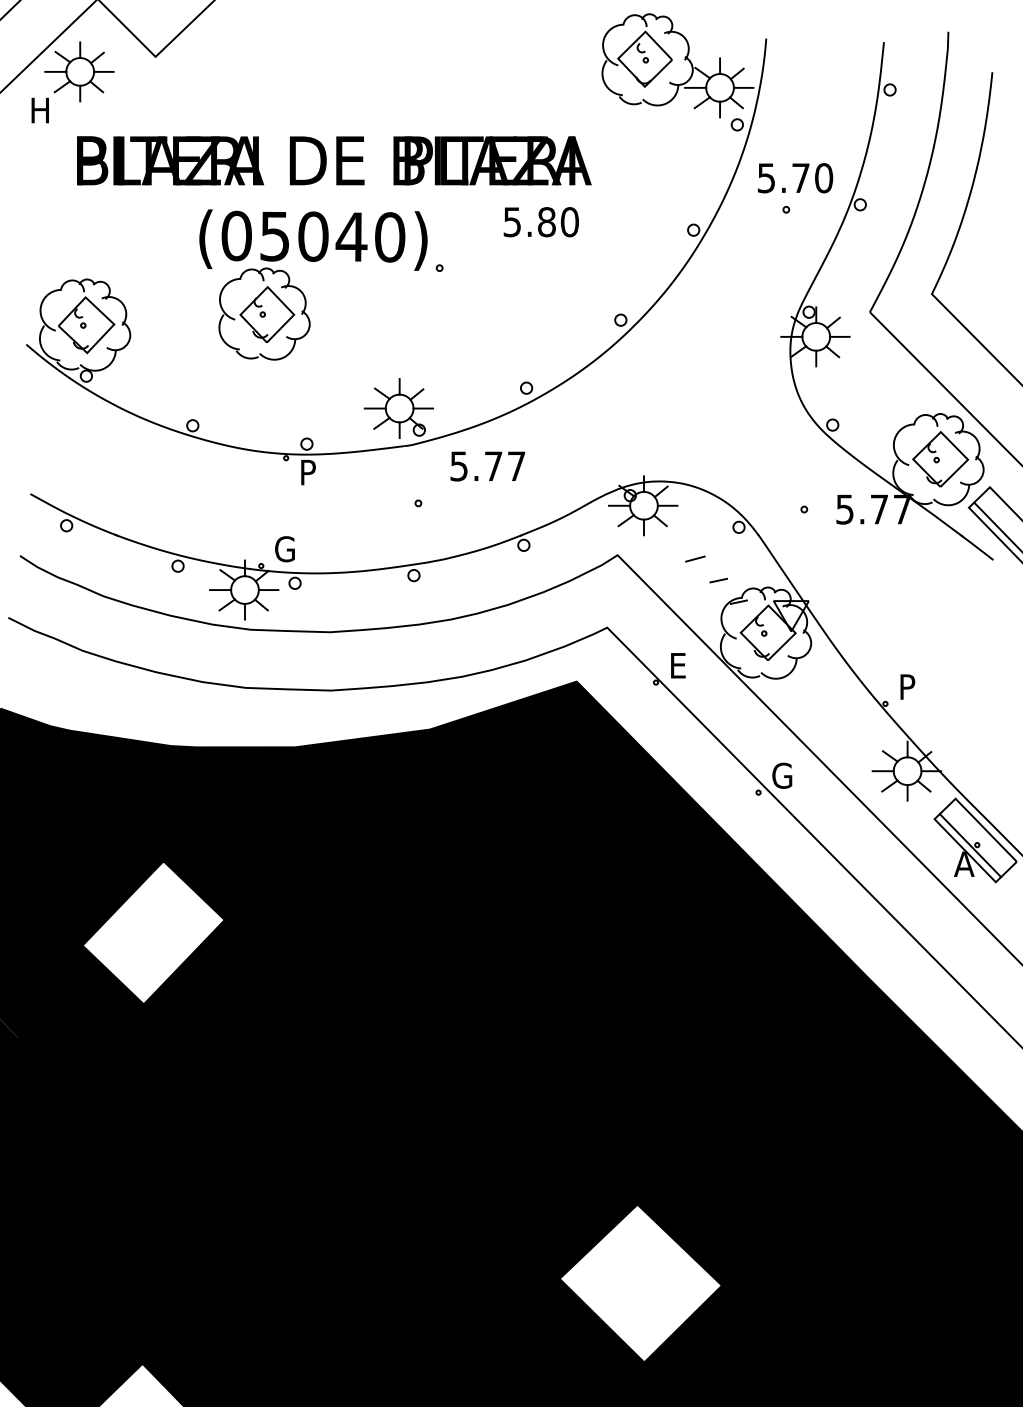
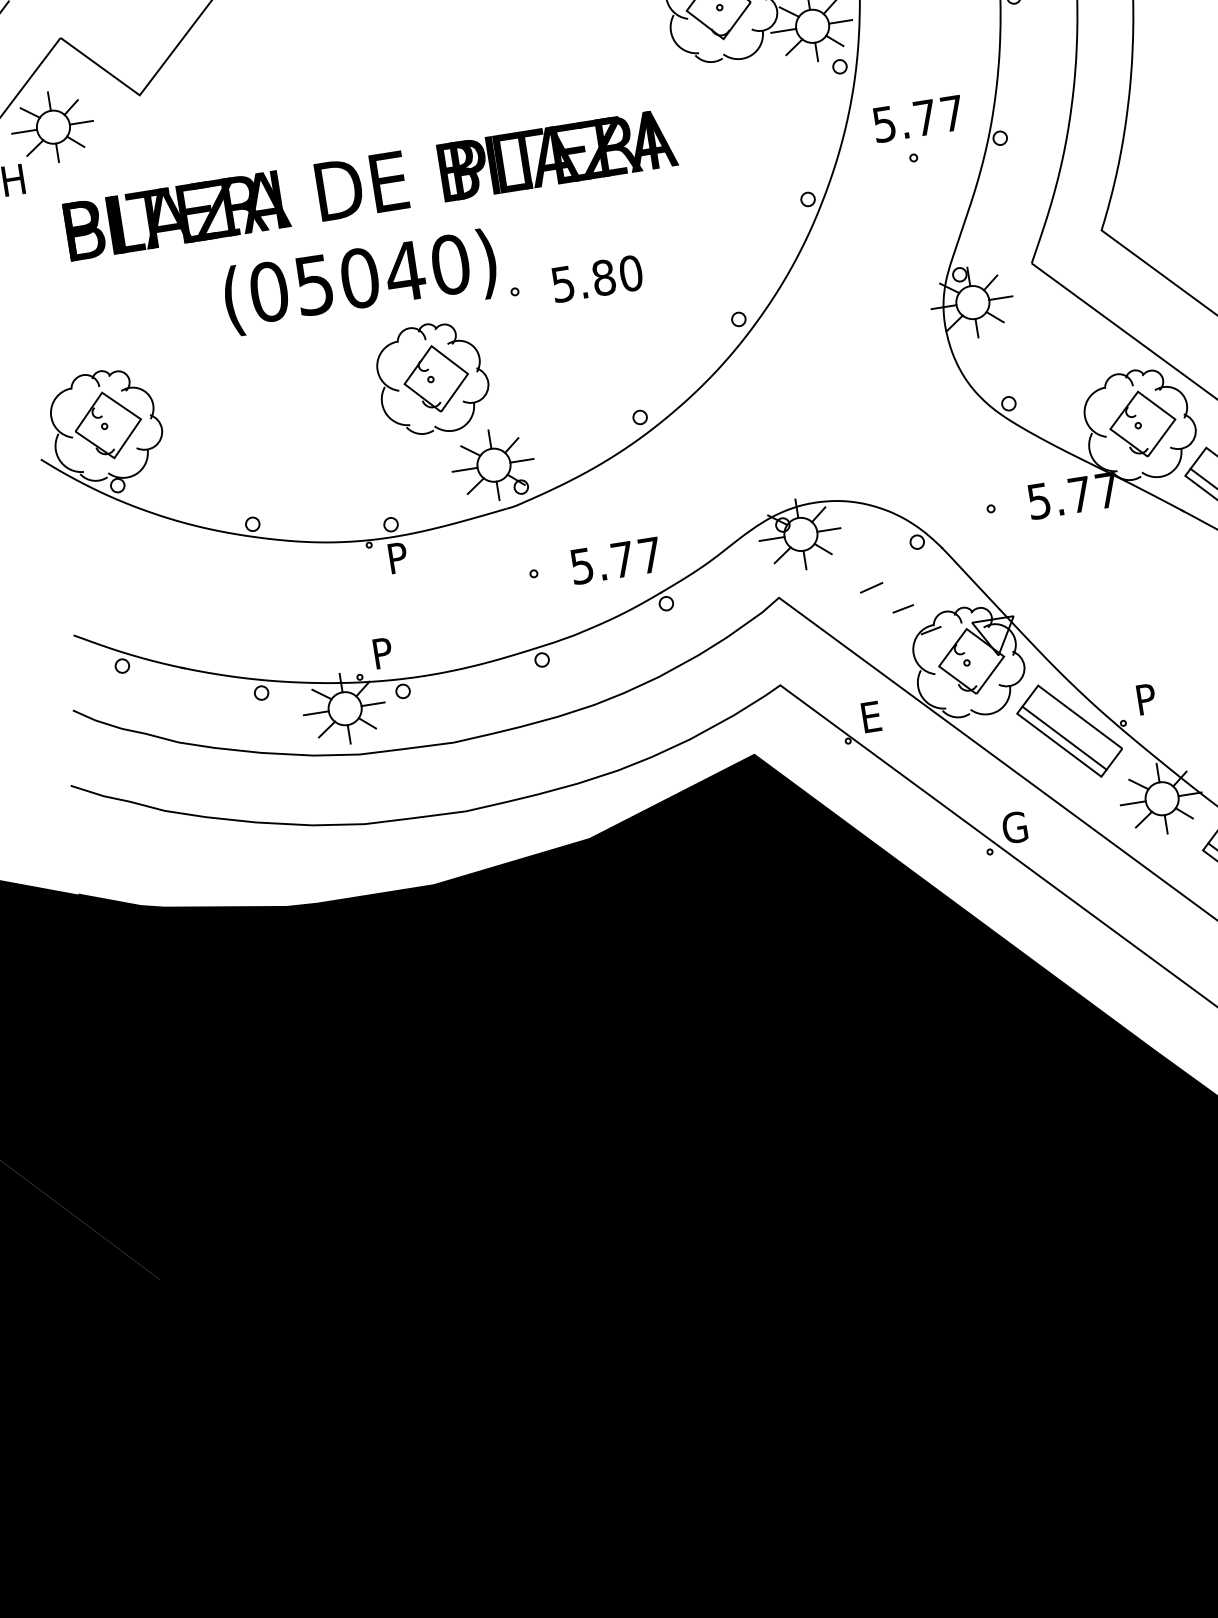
text: (824, 178) -> (953, 113), 5.70 -> 5.77
text: (540, 222) -> (596, 279), moved
part: (264, 313) -> (432, 377), moved
text: (487, 466) -> (615, 561), moved
text: (284, 549) -> (384, 653), G -> P
part: (839, 703) -> (1068, 731), added
fill: (153, 932) -> (301, 1130), added
fill: (640, 1283) -> (942, 1454), added

